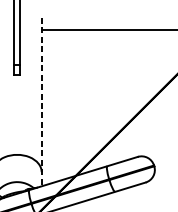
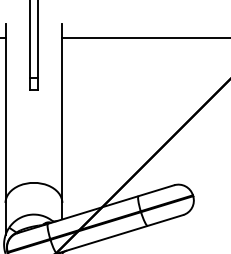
line: (41, 102) -> (62, 121), dashed -> solid

